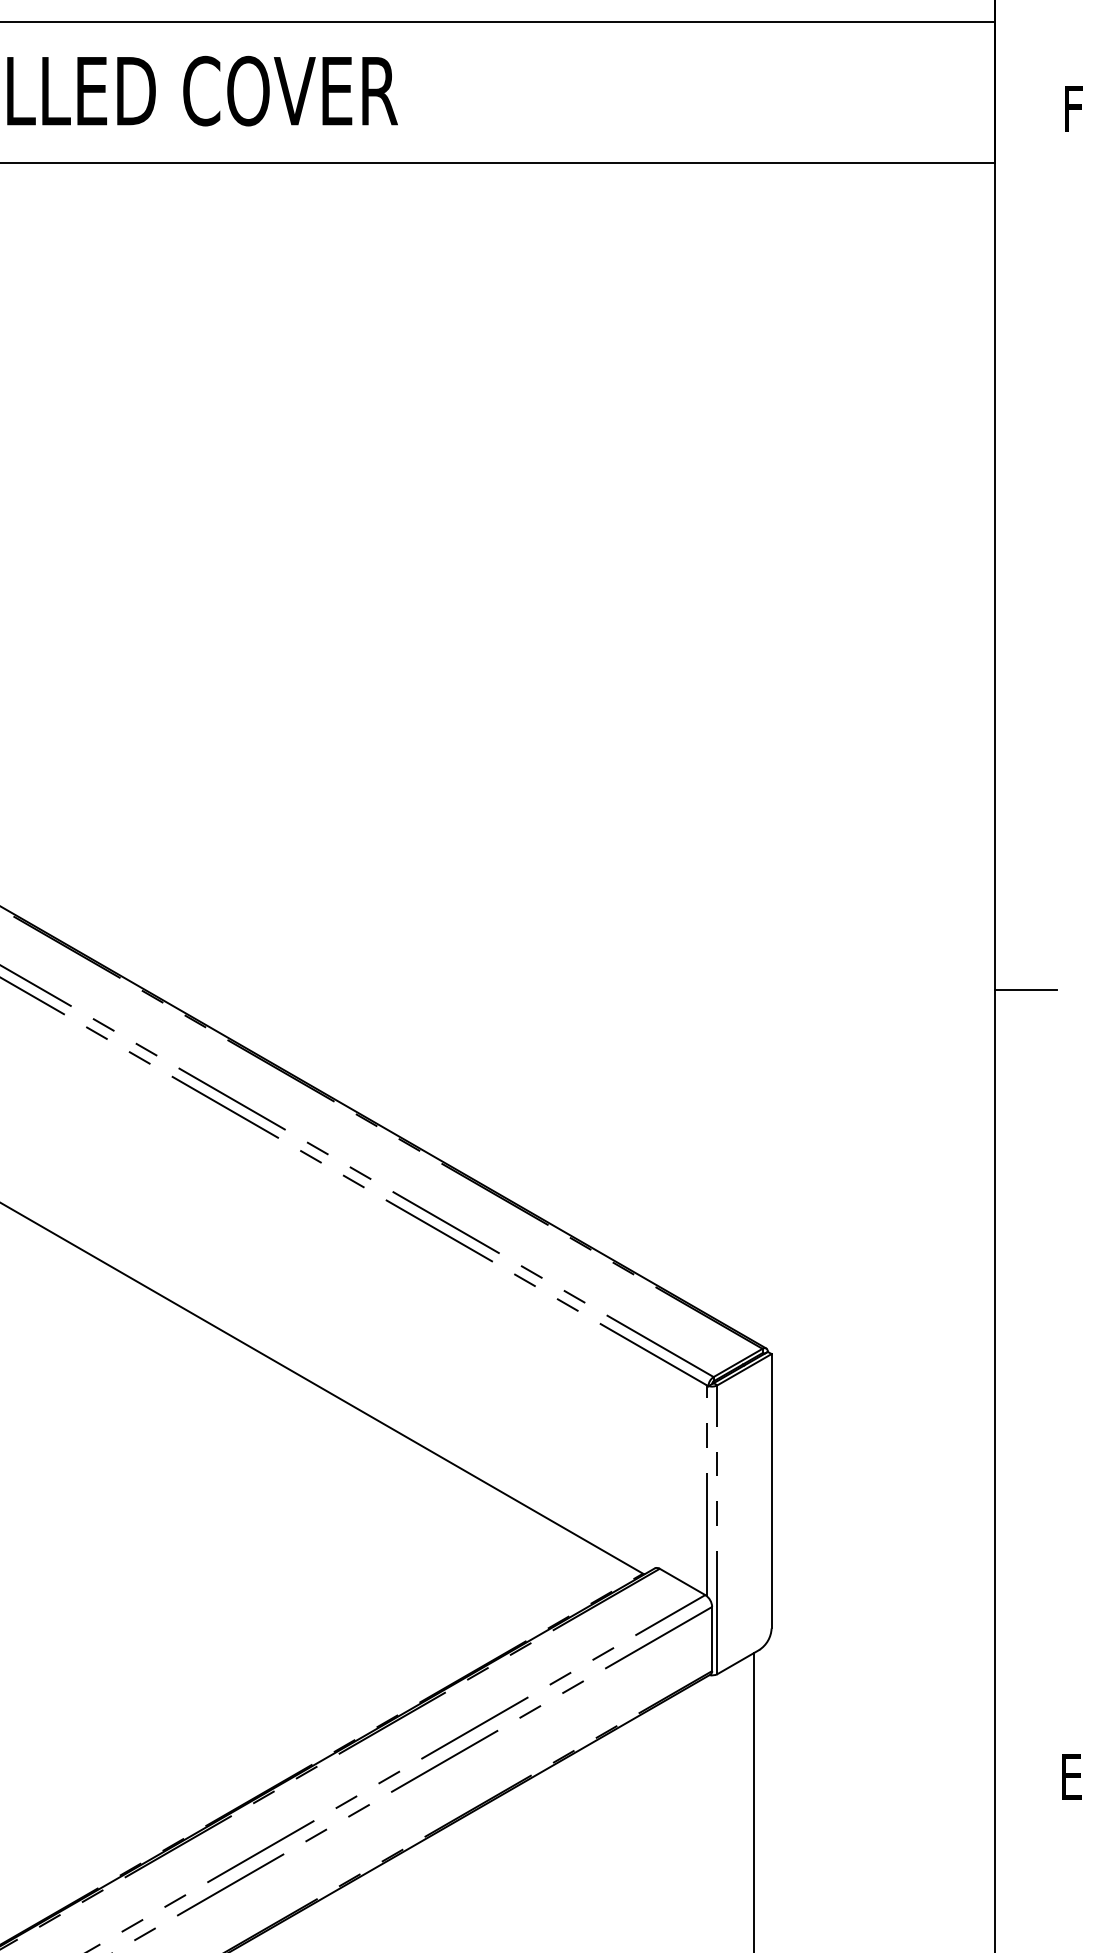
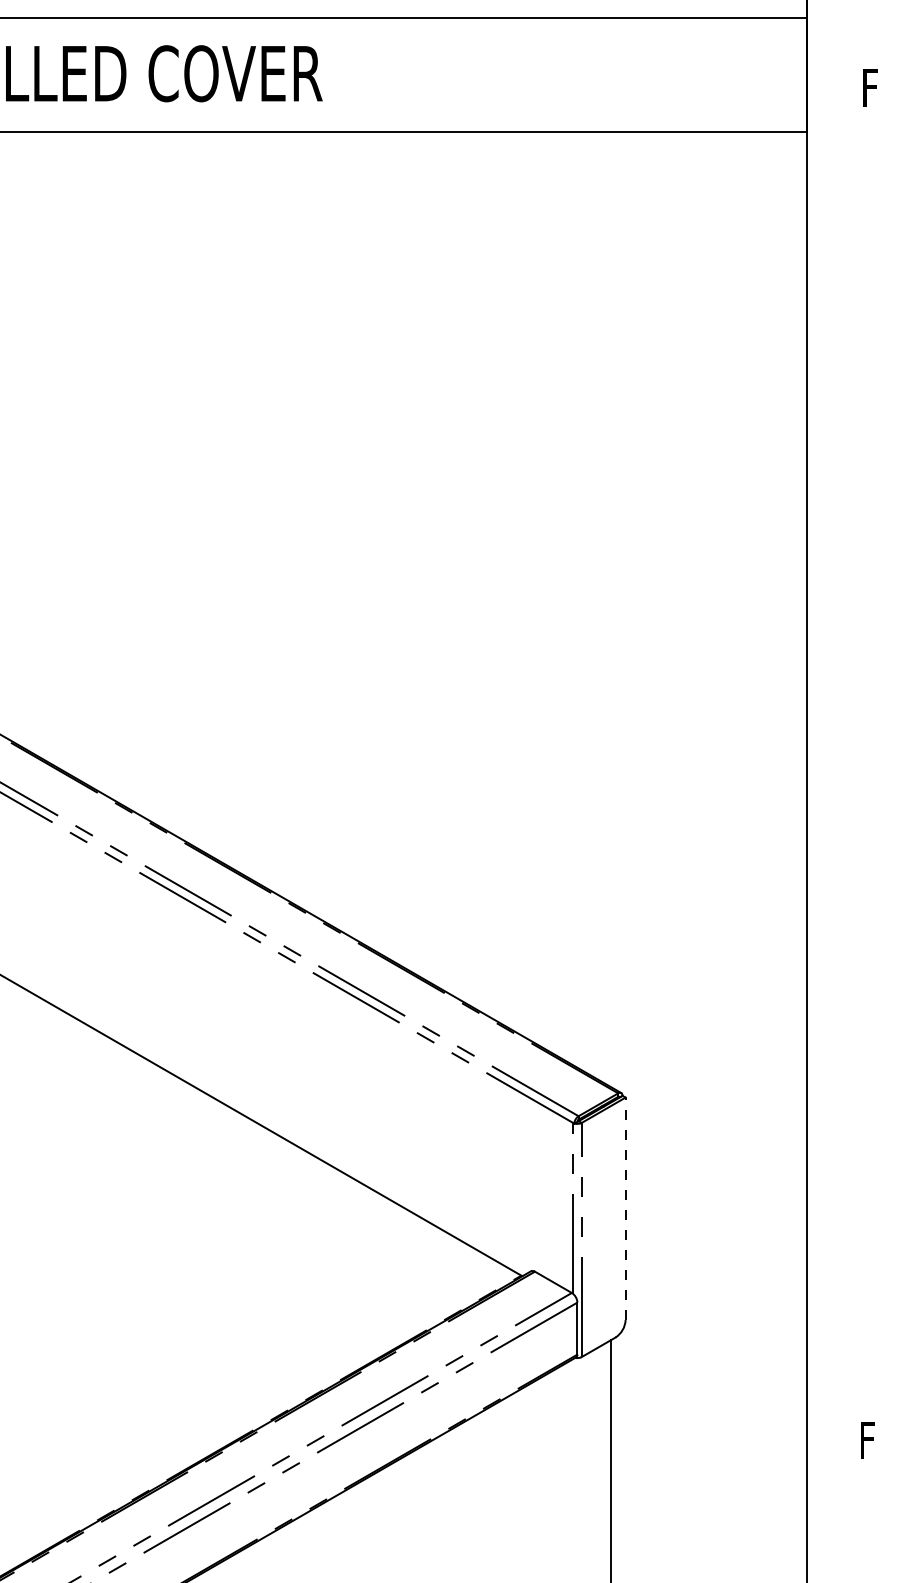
line: (1025, 990) -> (831, 802), removed
line: (771, 1490) -> (625, 1208), solid -> dashed
text: (1073, 1777) -> (870, 1440), E -> F

